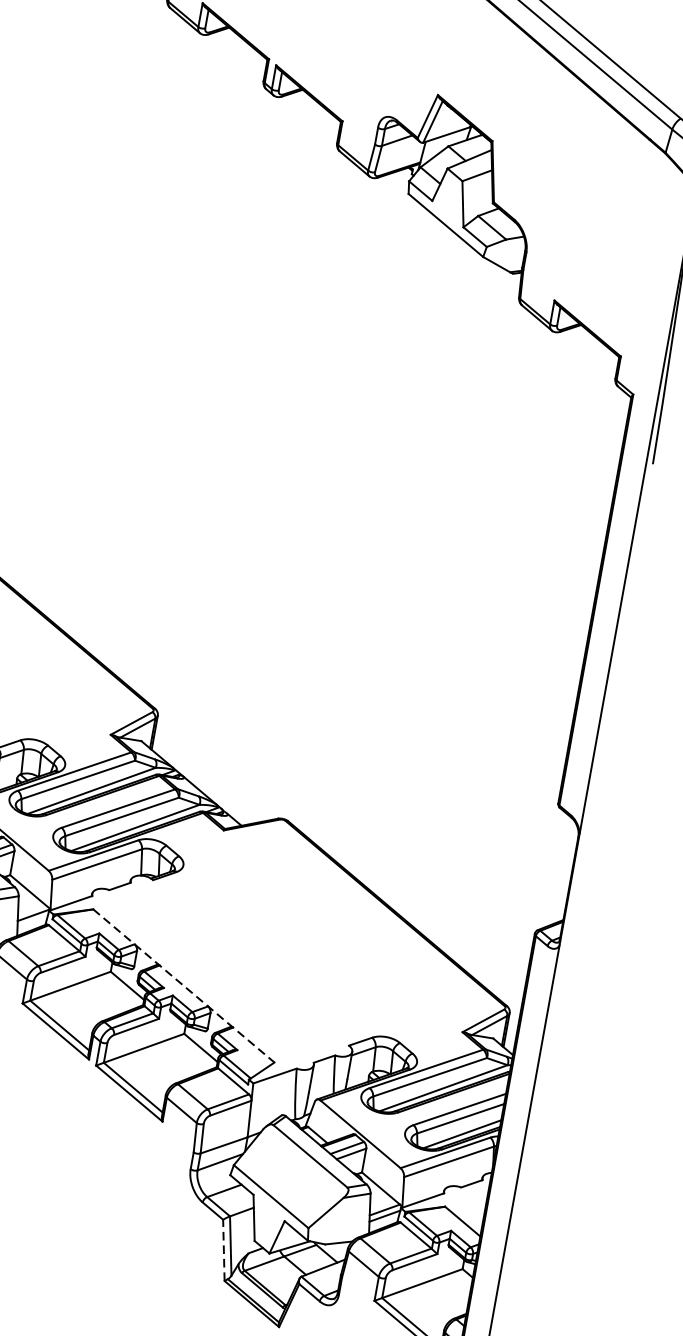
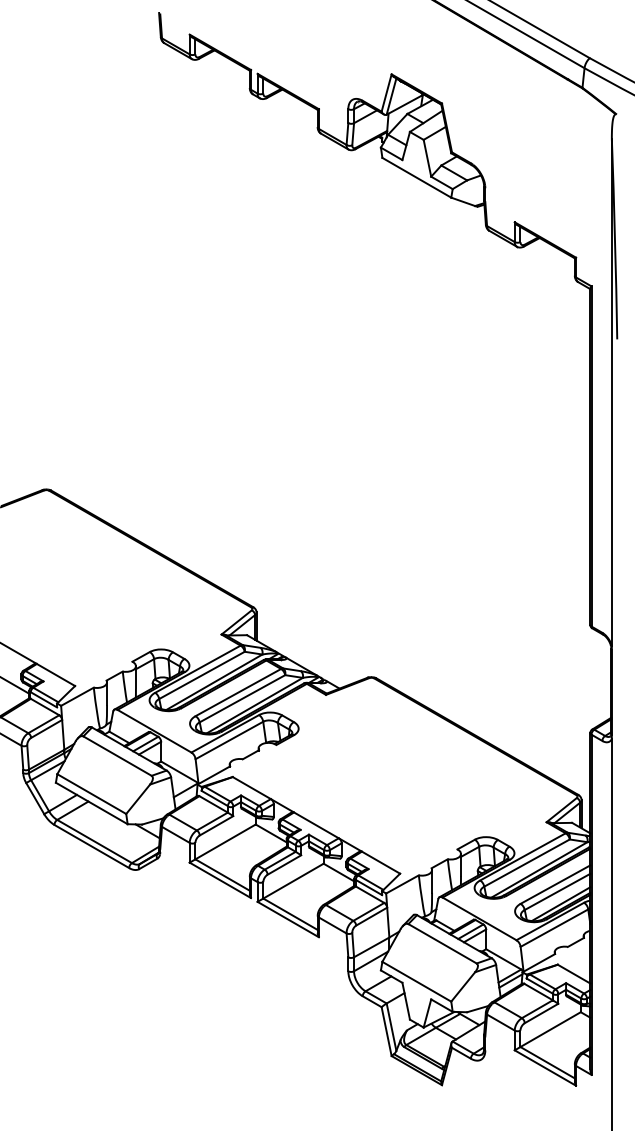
line: (183, 986) -> (316, 825), dashed -> solid
line: (223, 1250) -> (386, 1031), dashed -> solid

